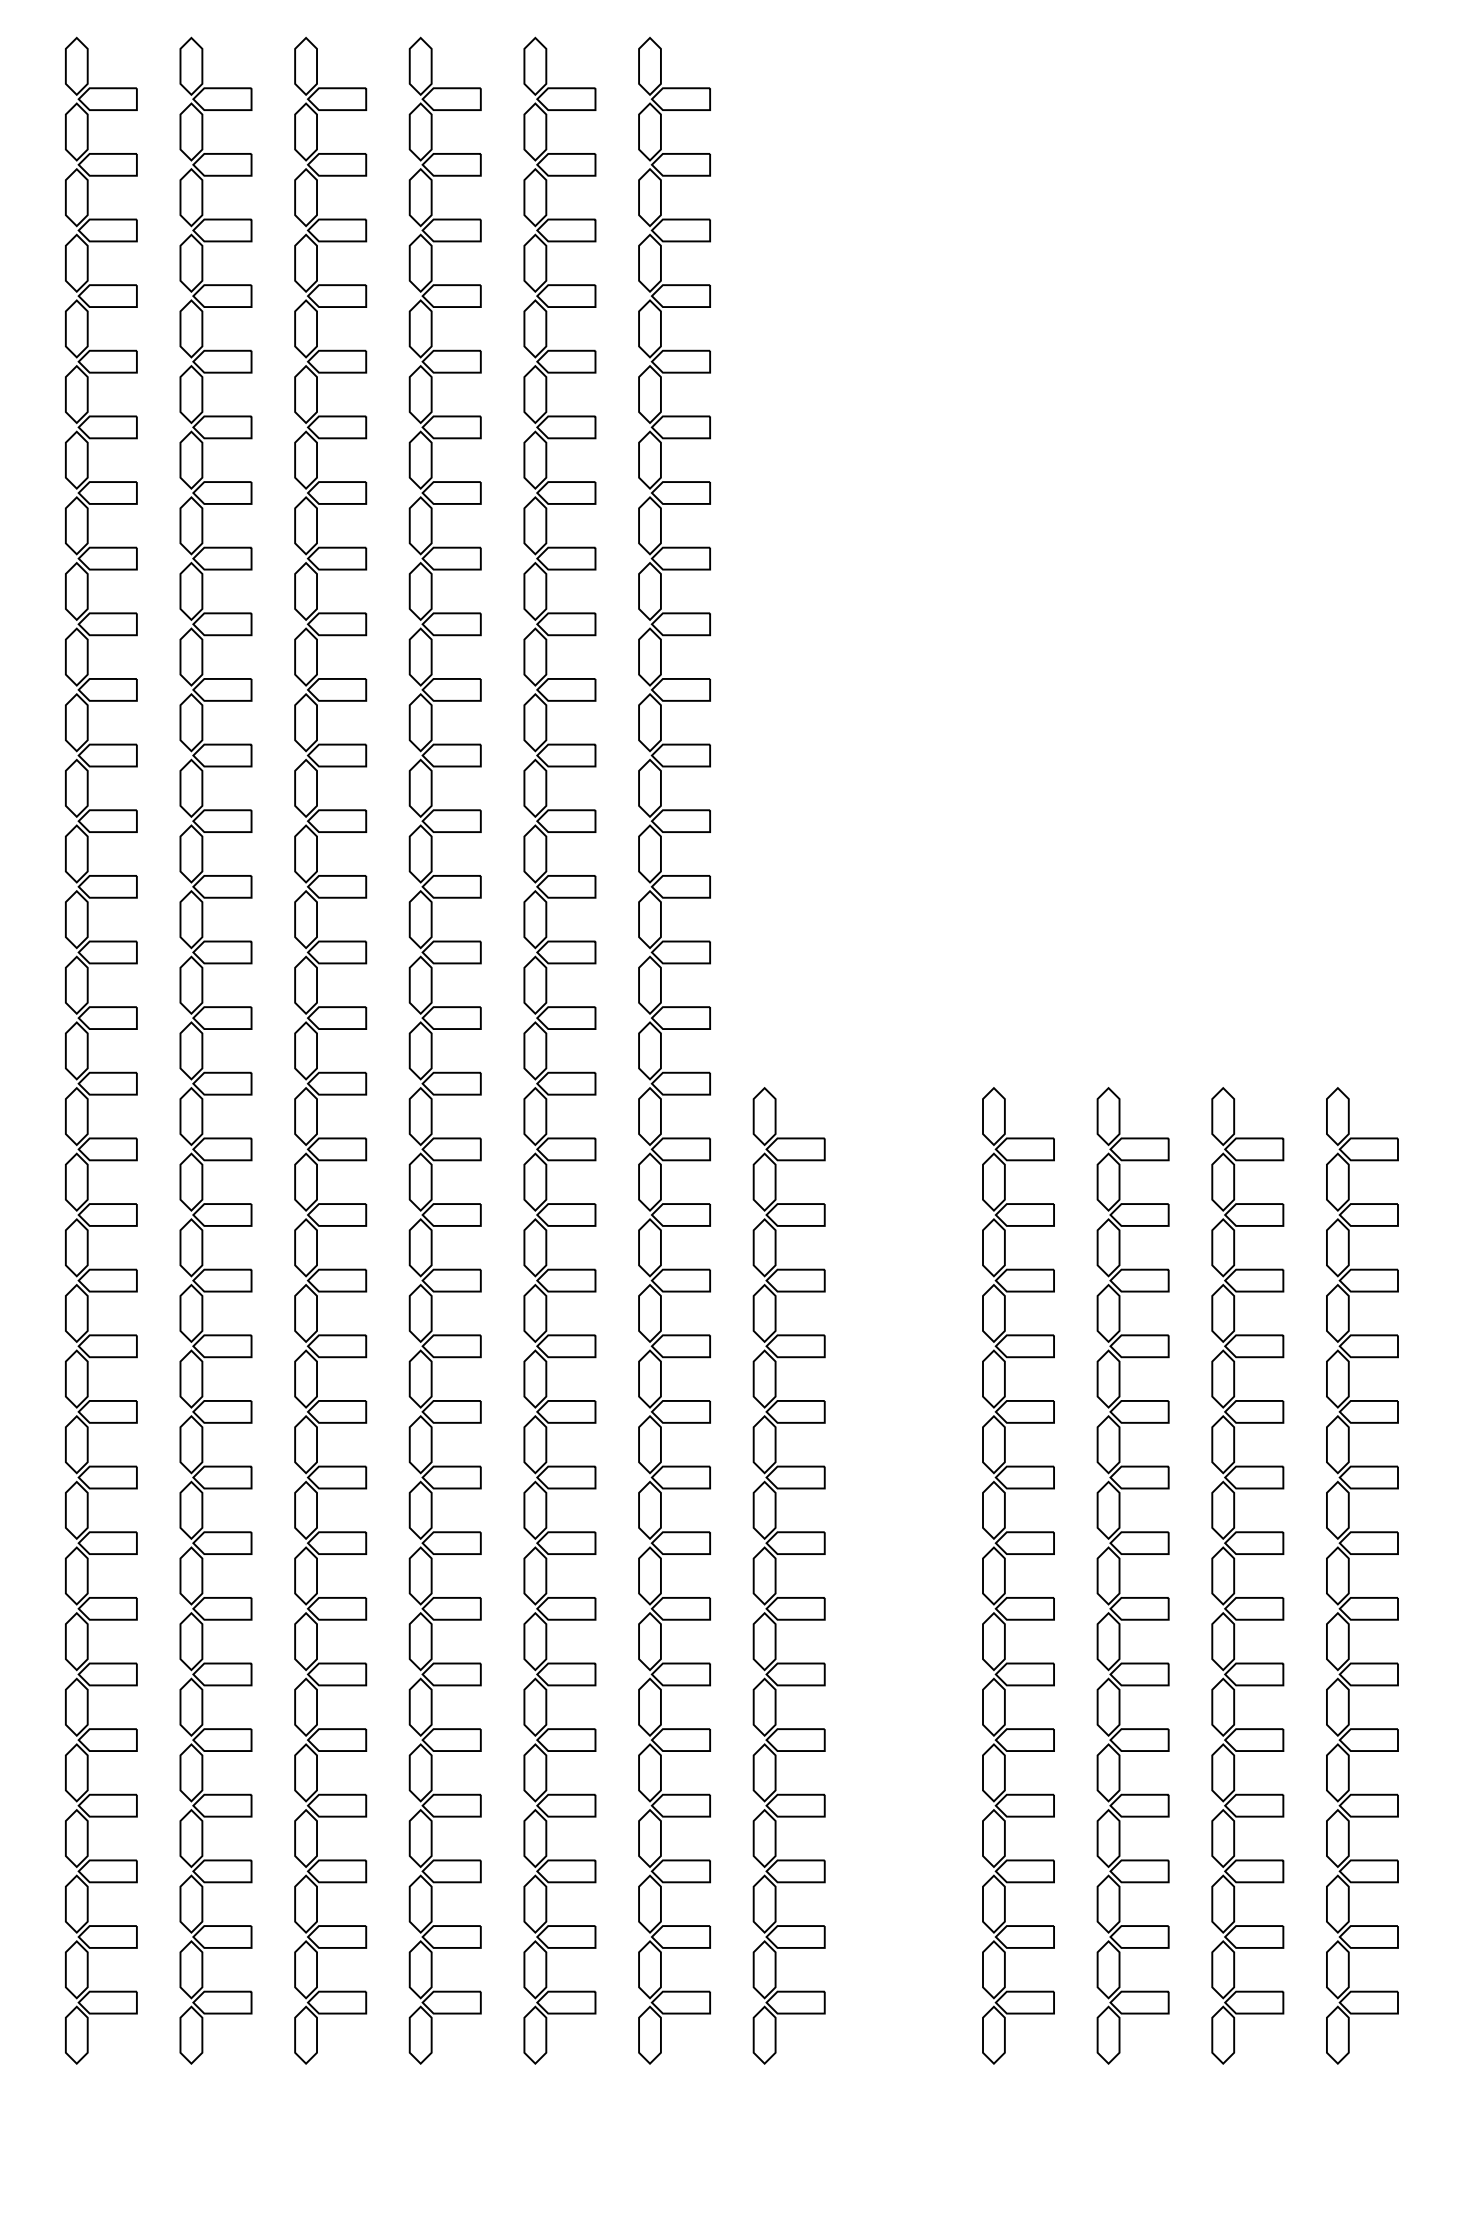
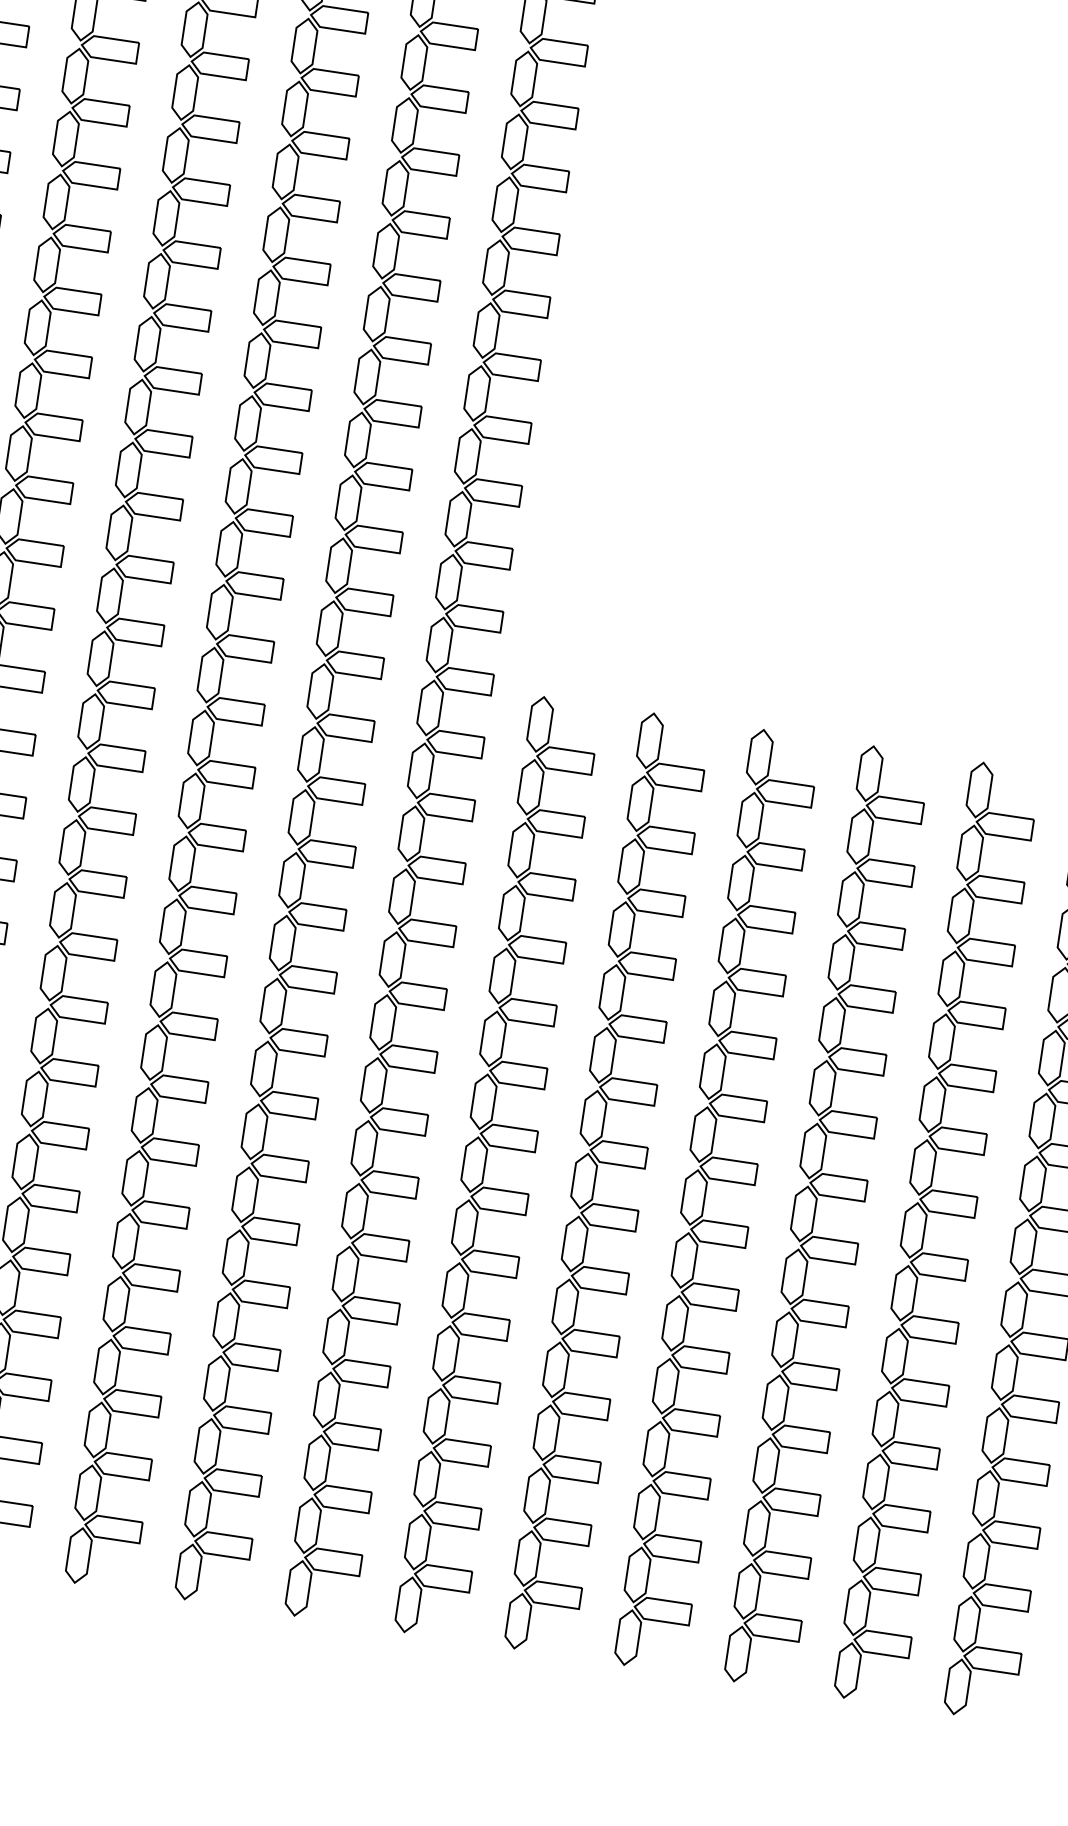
part: (891, 1575) -> (595, 1182), added

